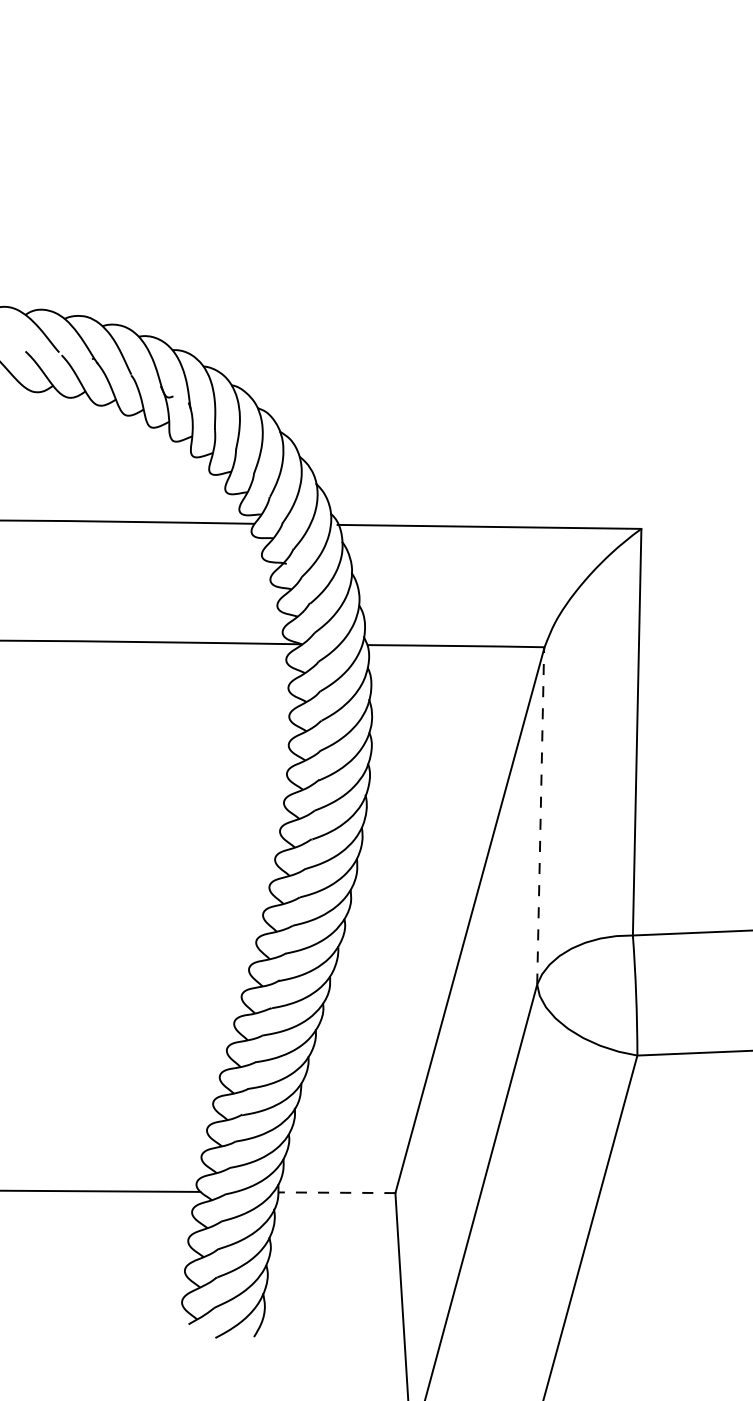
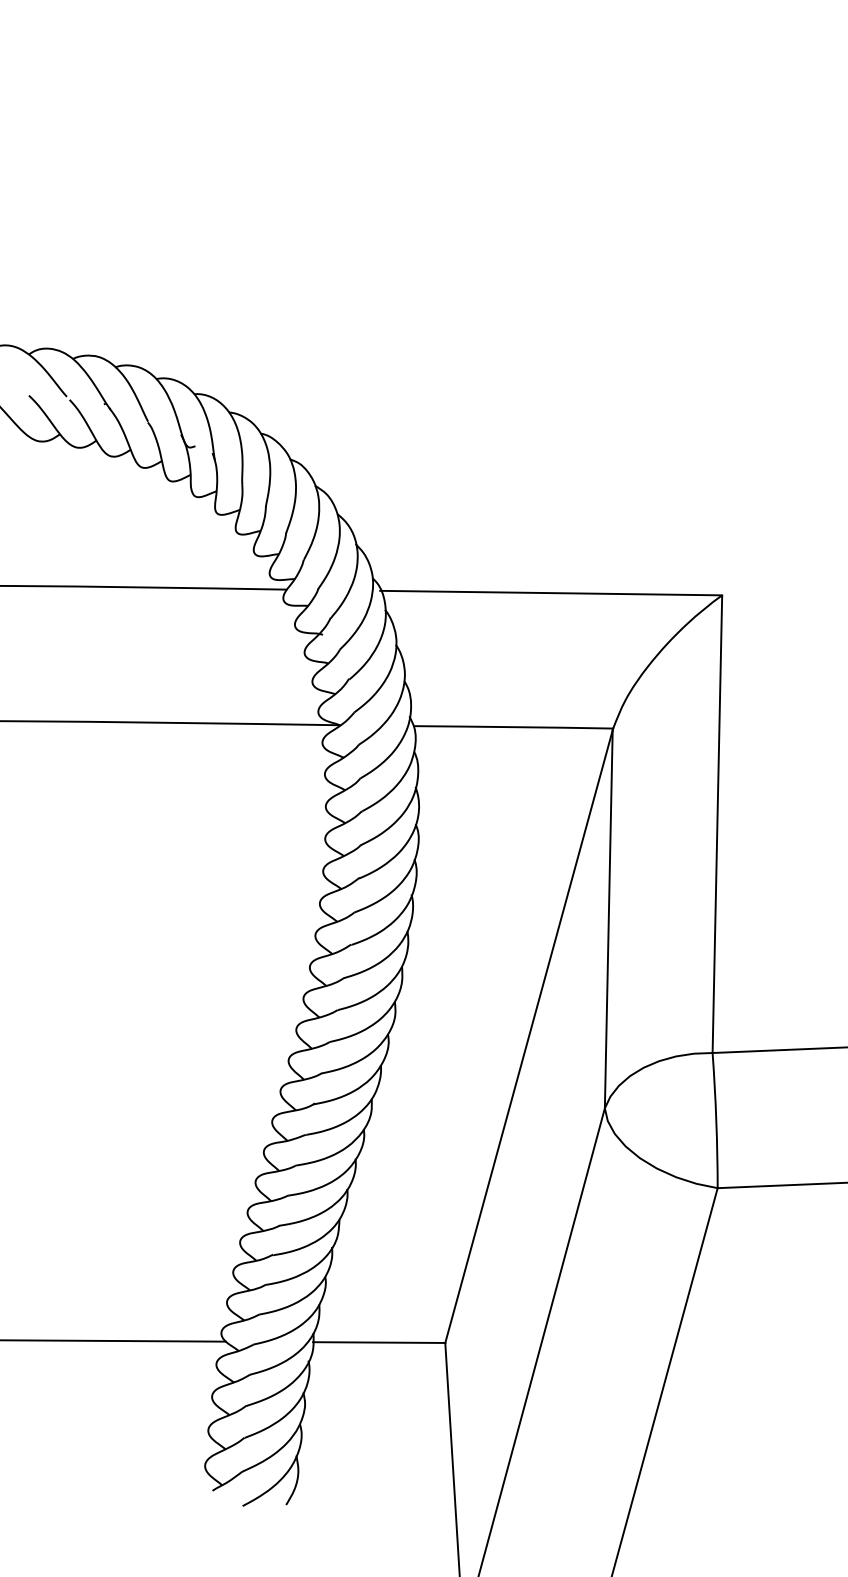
line: (540, 816) -> (608, 919), dashed -> solid
line: (336, 1192) -> (378, 1342), dashed -> solid

